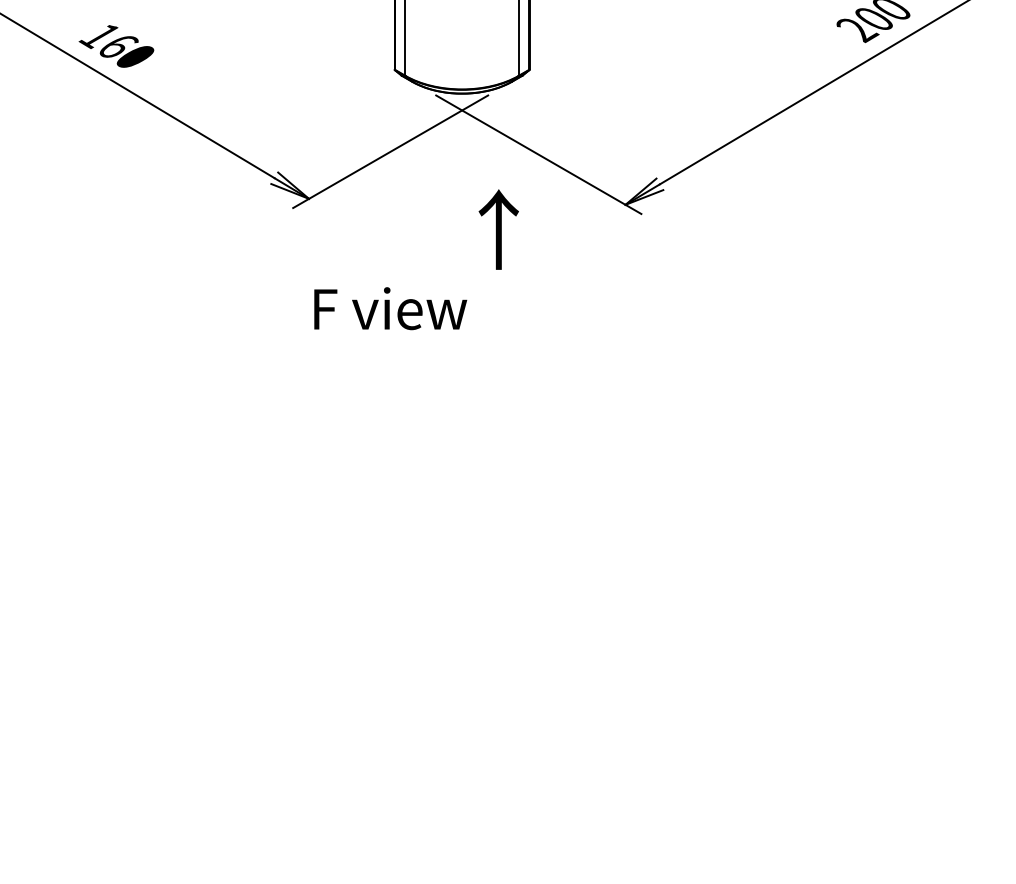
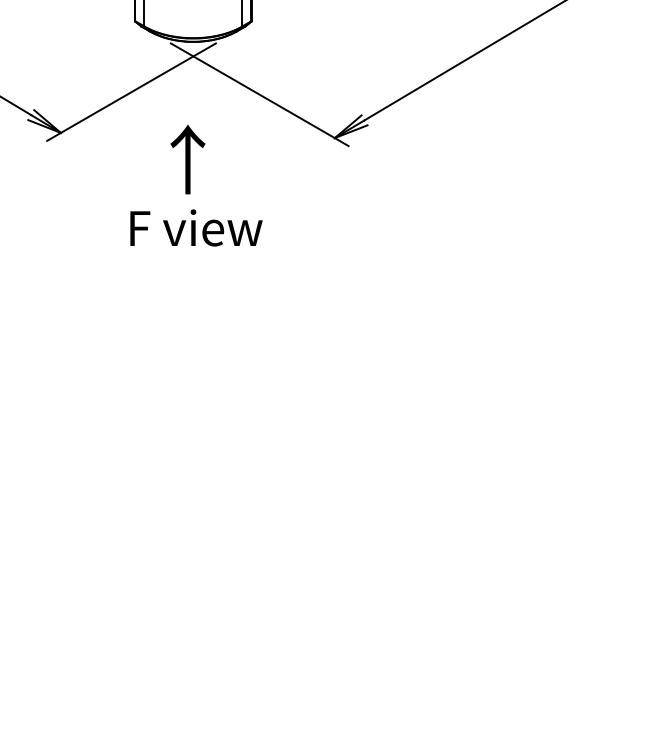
text: (498, 229) -> (187, 159), moved
text: (390, 308) -> (196, 227), moved

